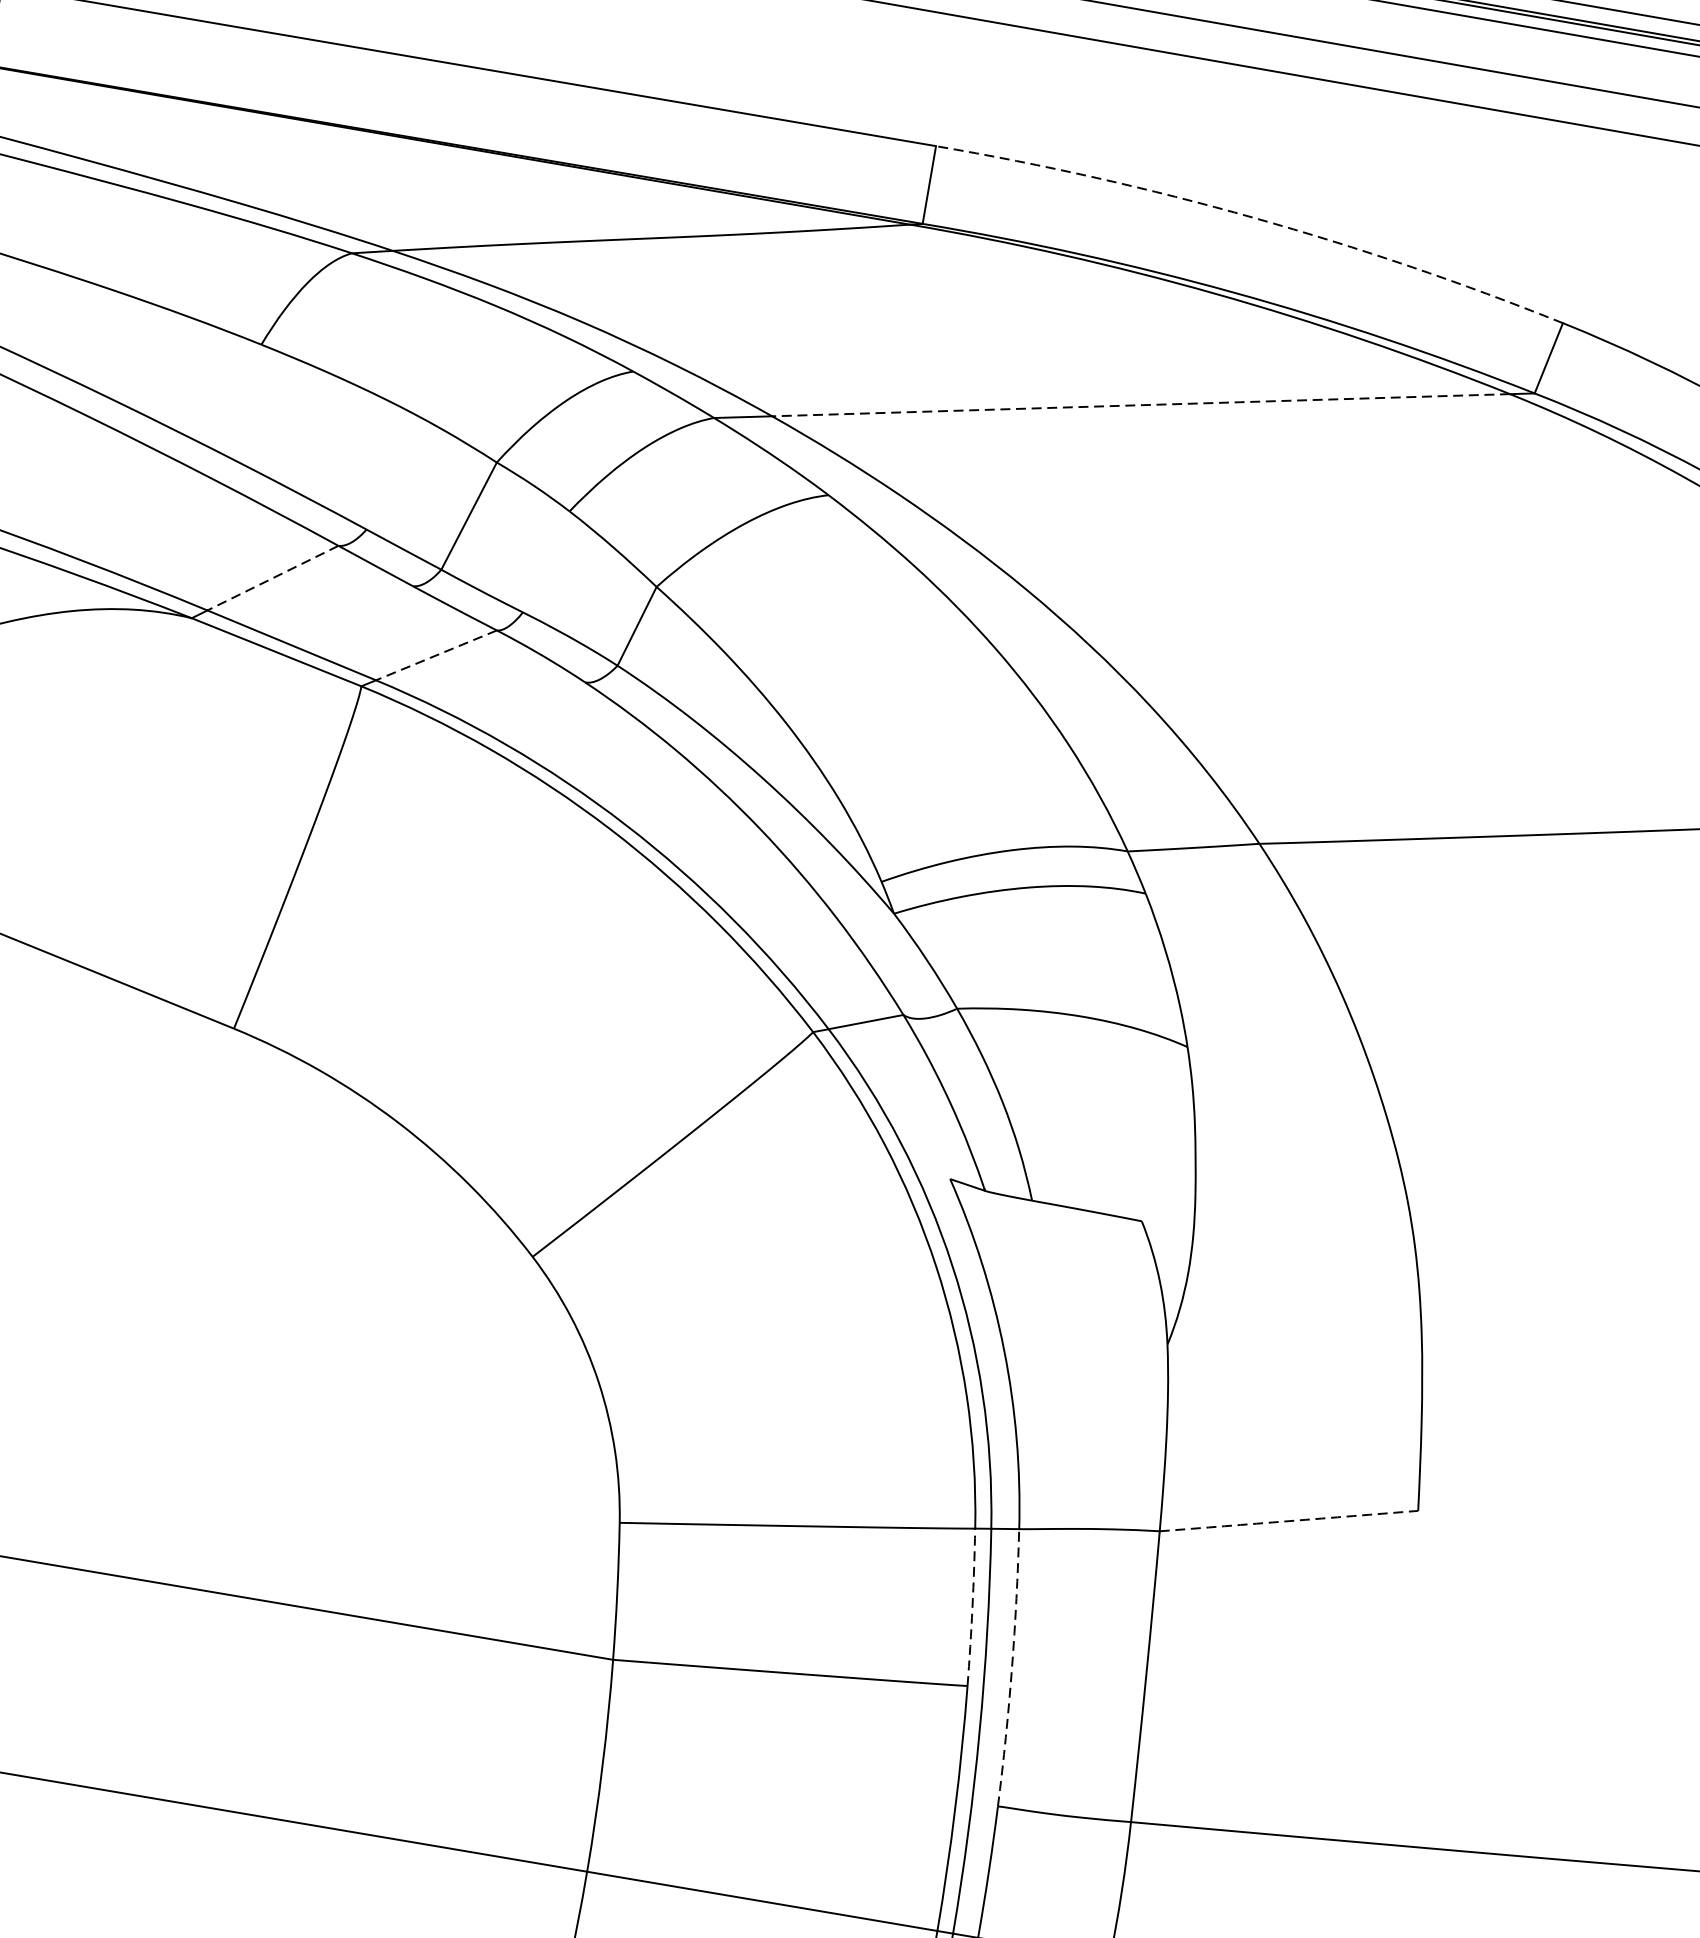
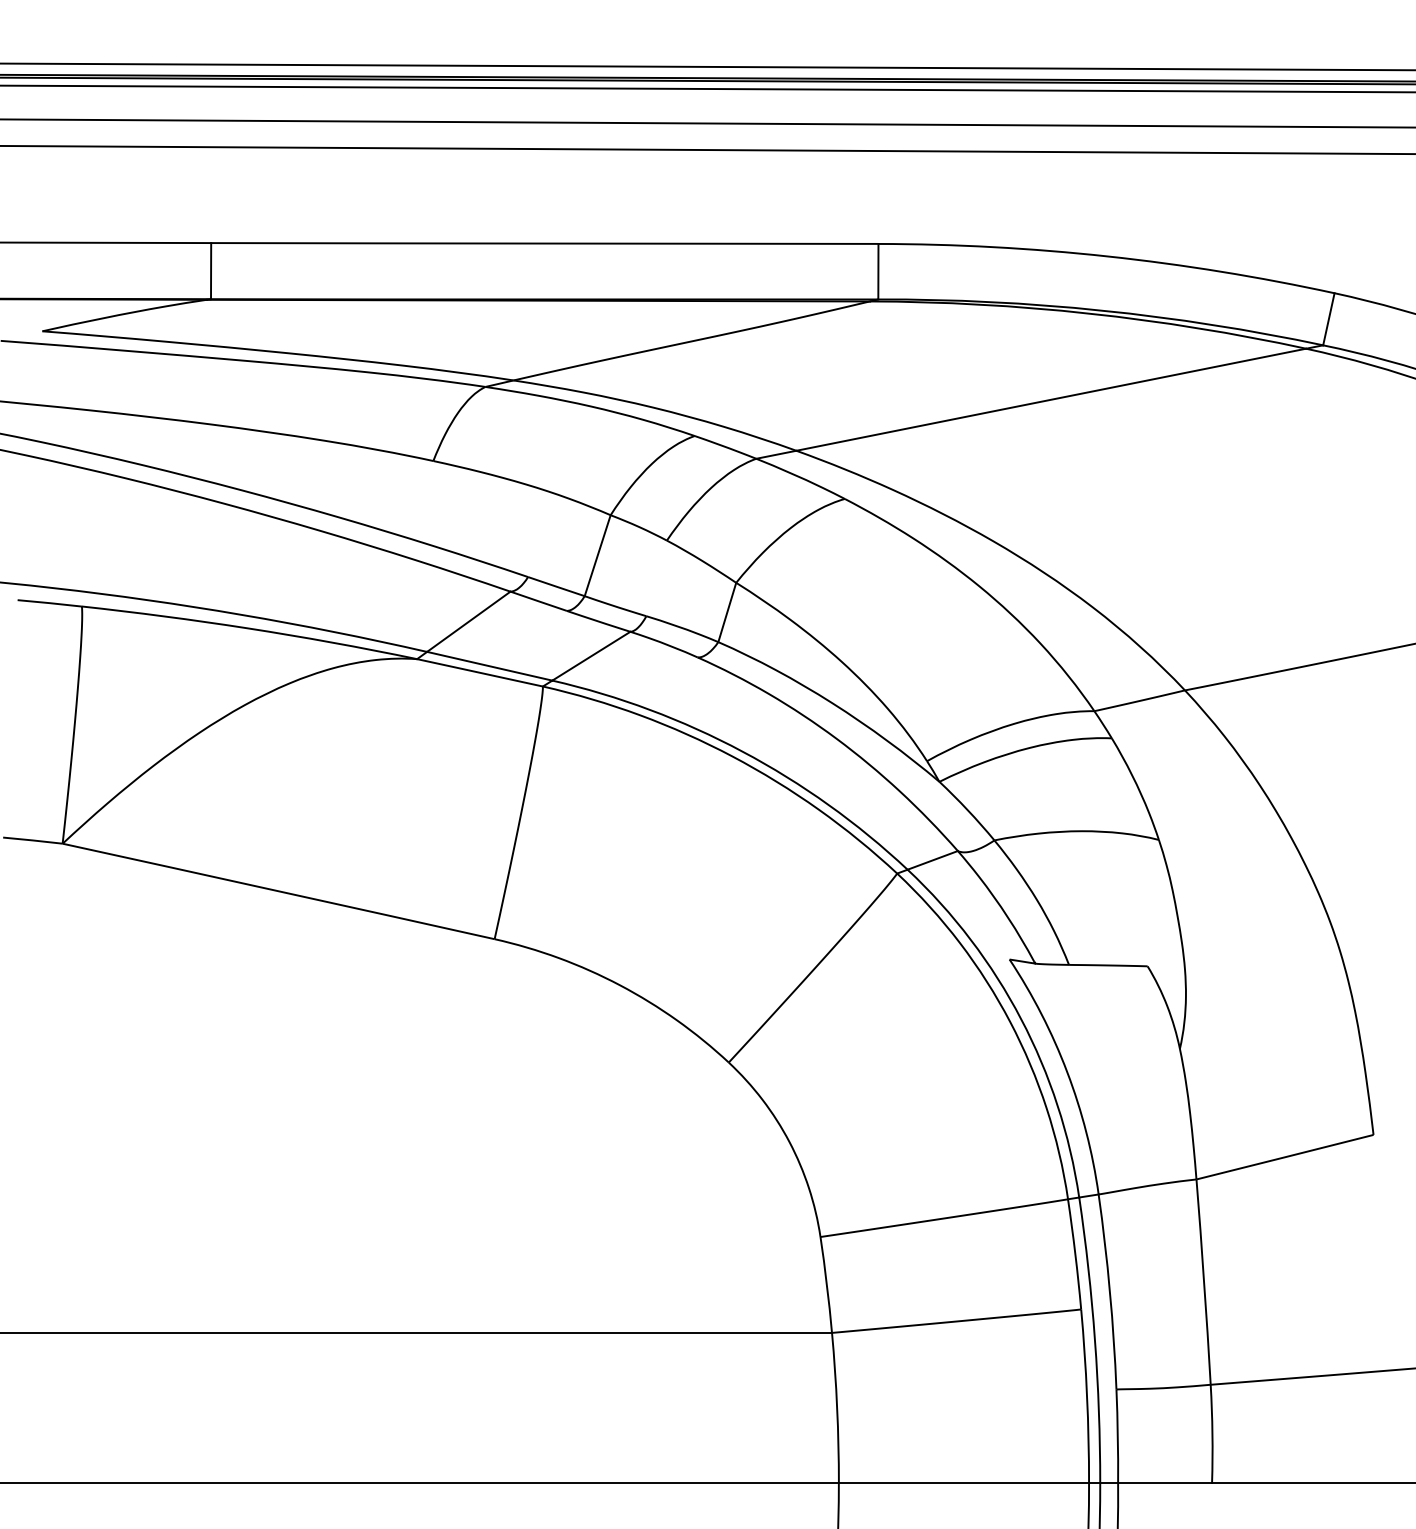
arc: (1253, 217) -> (1107, 256), dashed -> solid
line: (1141, 404) -> (1051, 399), dashed -> solid
line: (272, 579) -> (468, 622), dashed -> solid
line: (435, 655) -> (590, 656), dashed -> solid
arc: (1289, 1521) -> (1285, 1157), dashed -> solid
arc: (972, 1607) -> (1075, 1254), dashed -> solid
arc: (1011, 1667) -> (1109, 1291), dashed -> solid

